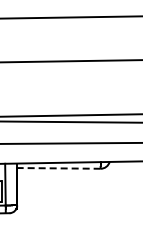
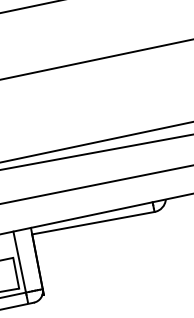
line: (58, 168) -> (92, 223), dashed -> solid

